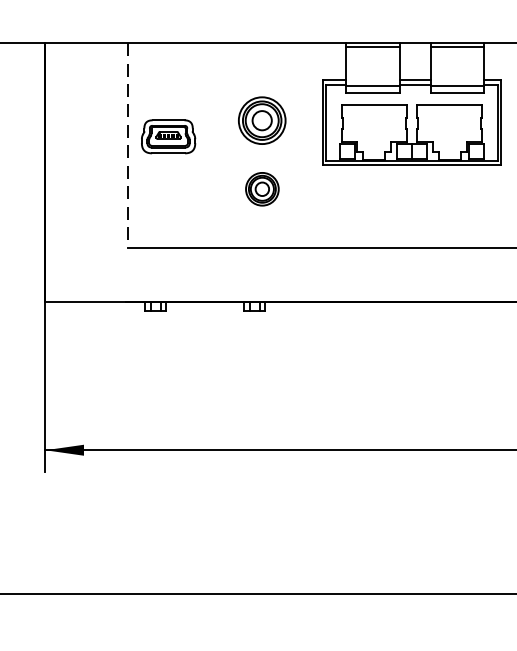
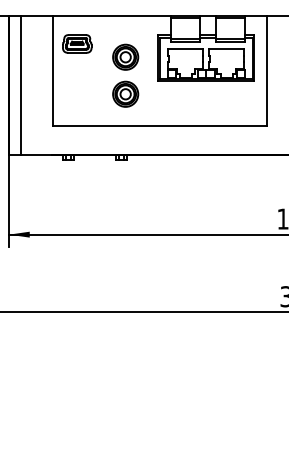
part: (168, 135) -> (77, 43), moved
line: (128, 147) -> (53, 71), dashed -> solid
line: (66, 171) -> (20, 84), added
part: (261, 187) -> (125, 93), size x1.43

